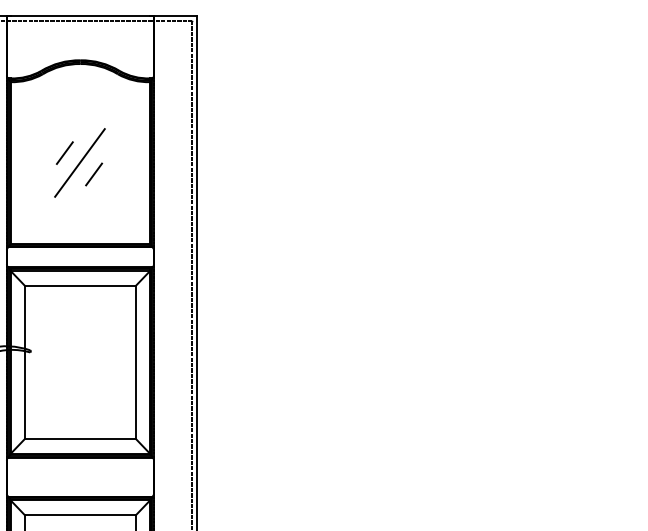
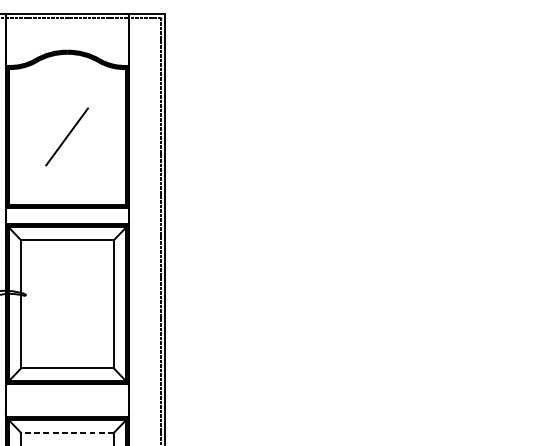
line: (64, 152) -> (54, 128), removed
line: (94, 174) -> (79, 146), removed
line: (79, 515) -> (66, 432), solid -> dashed

